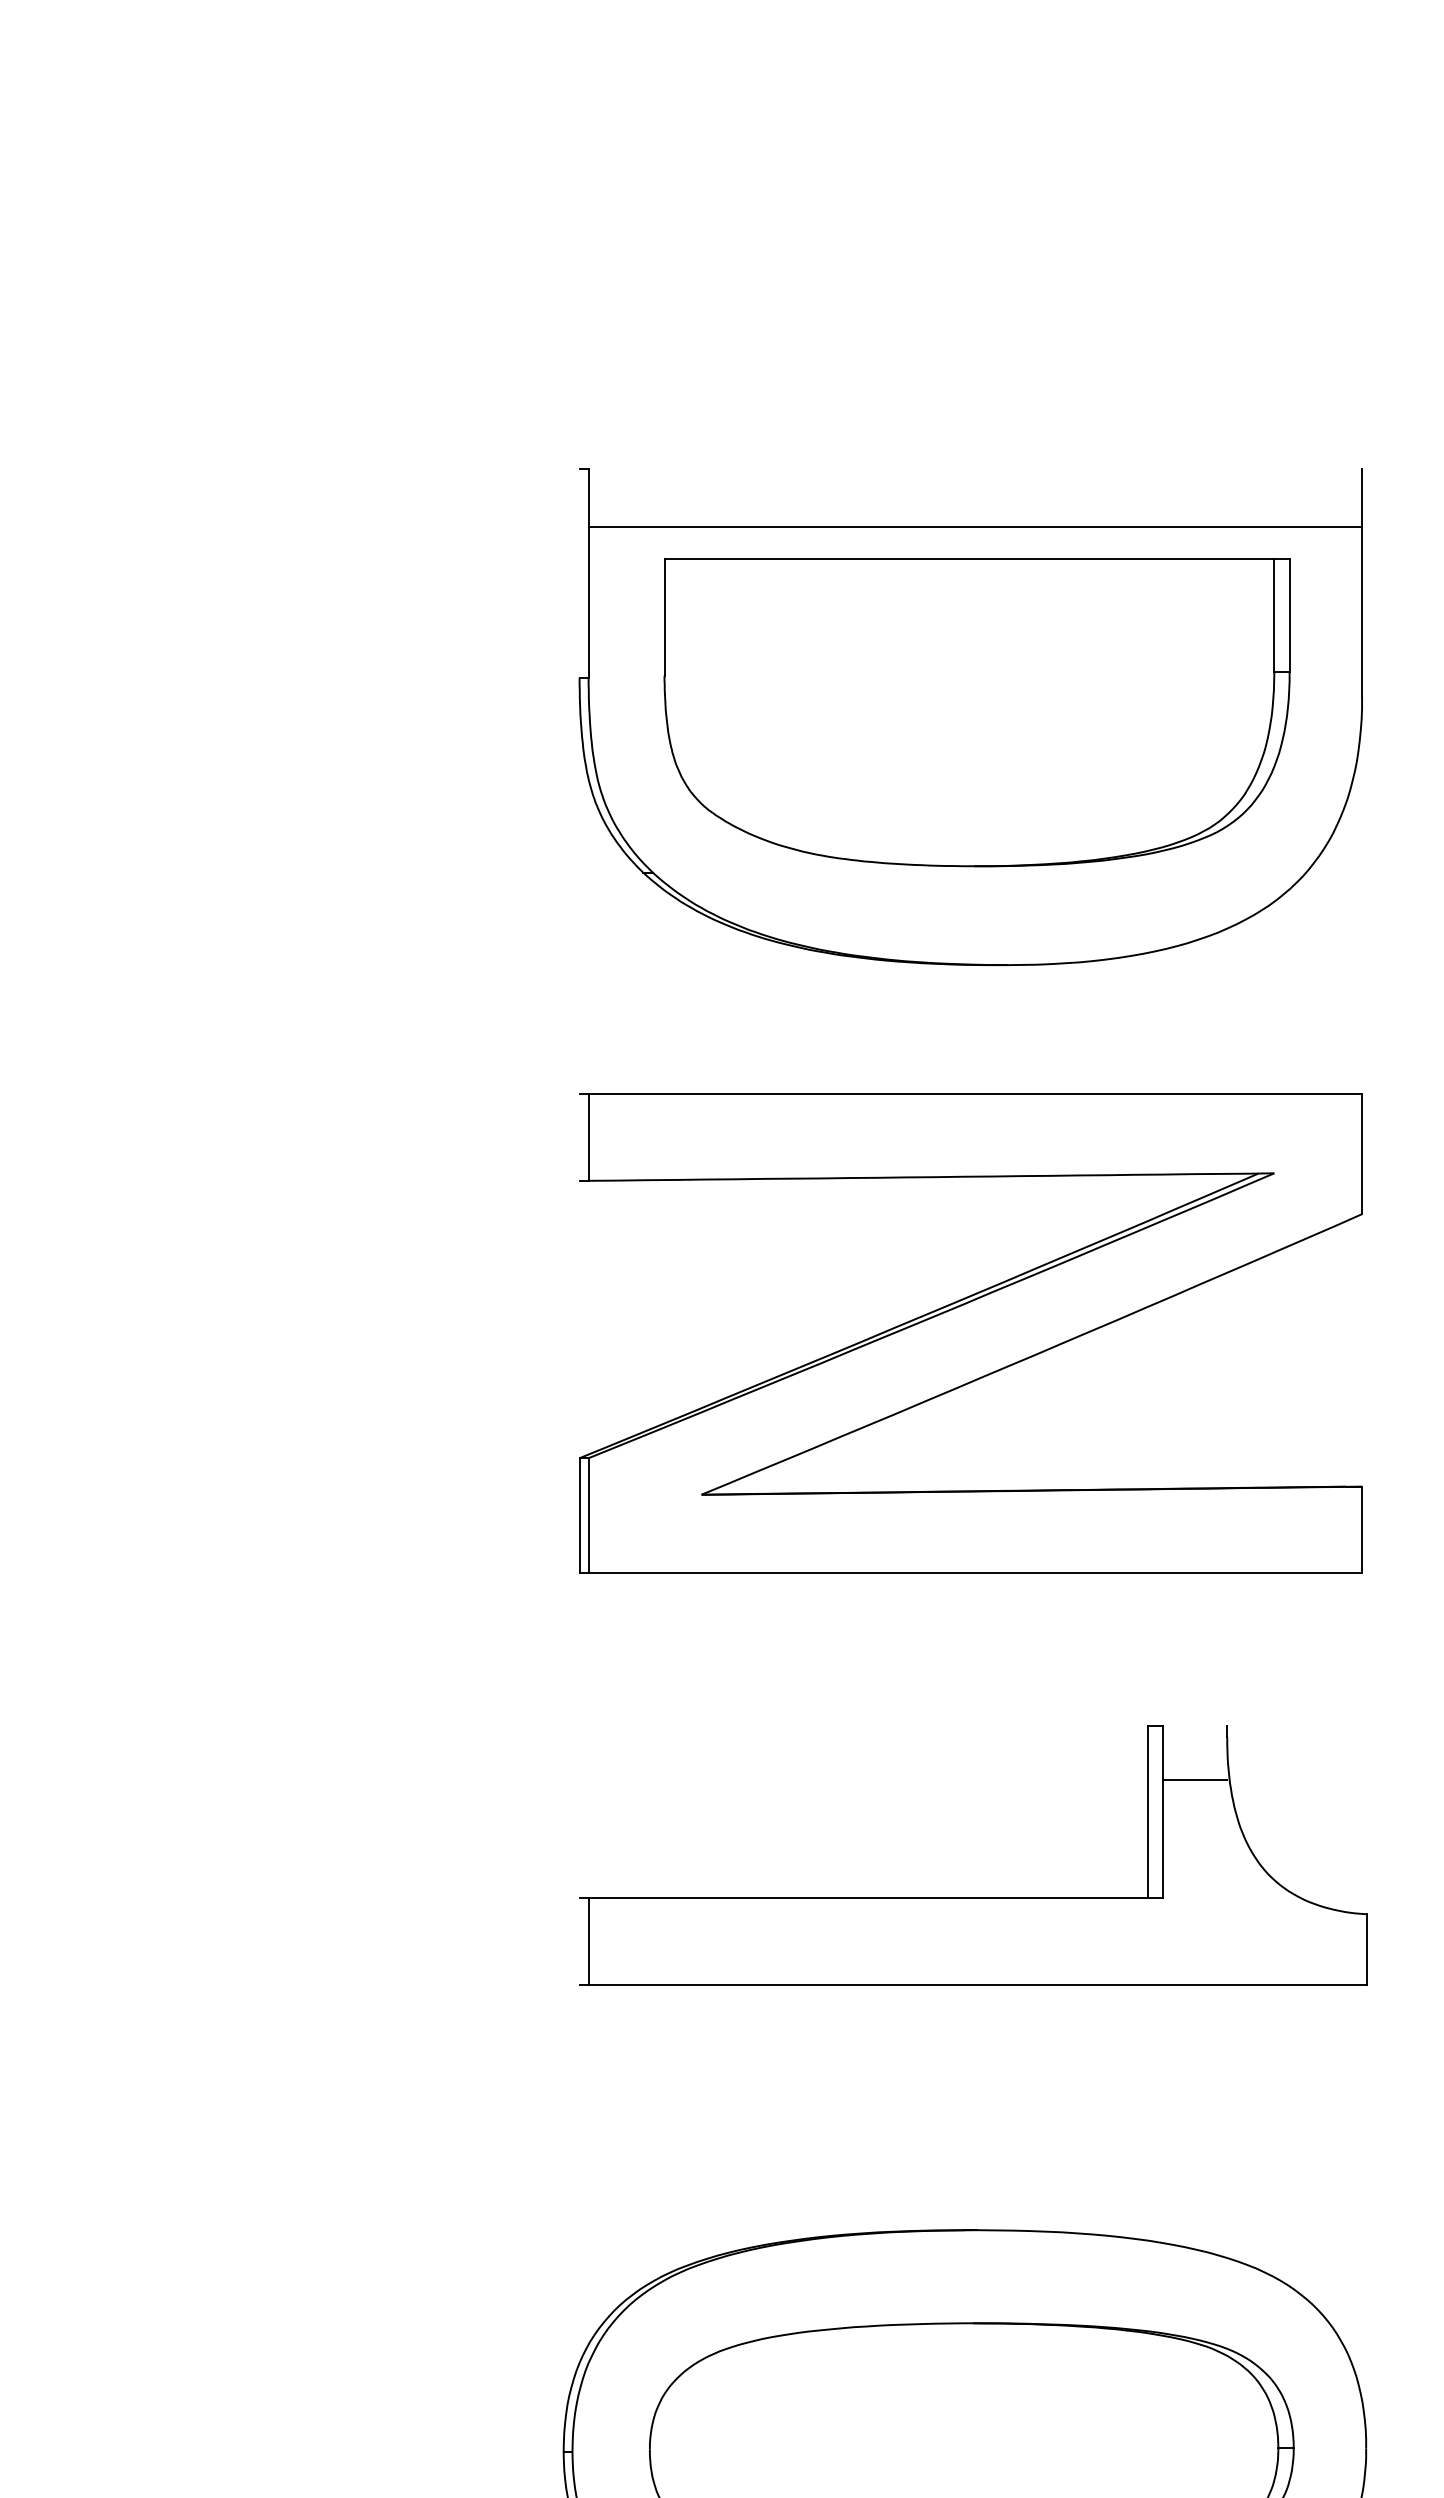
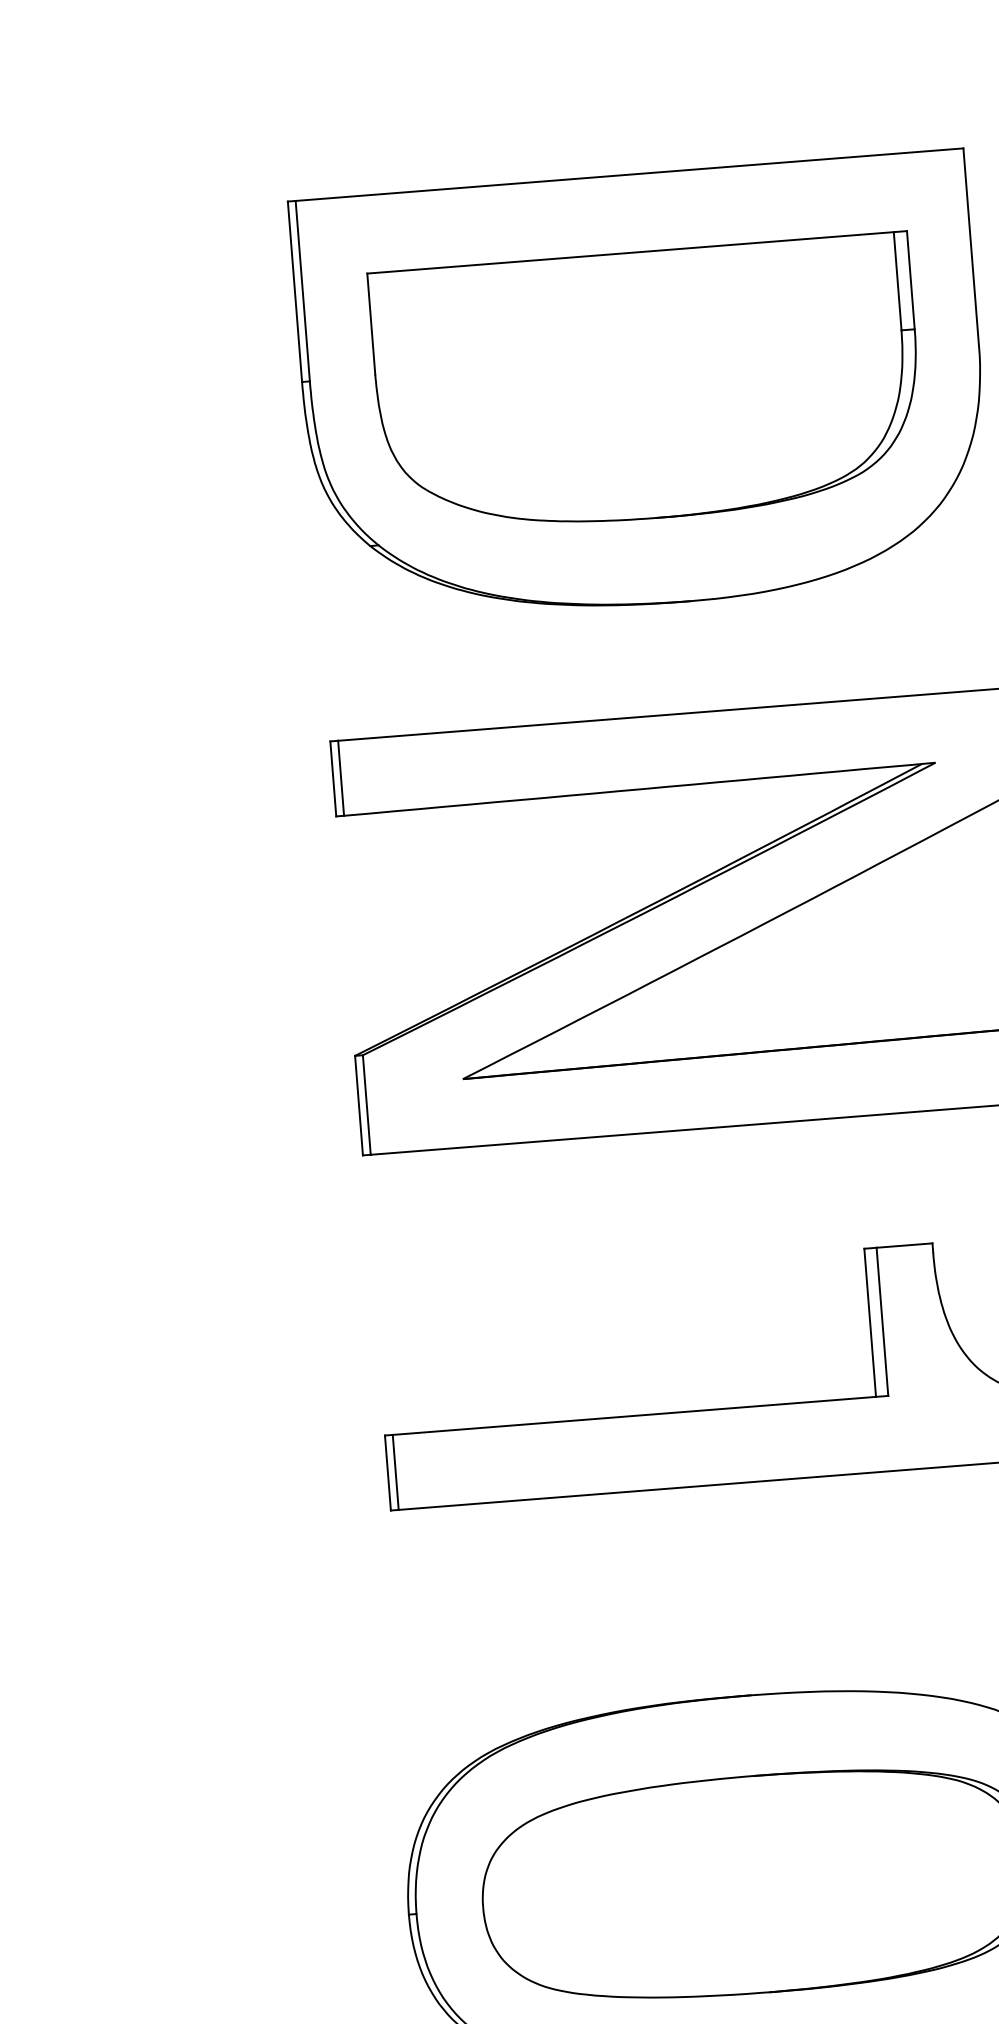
line: (975, 526) -> (629, 174), moved
line: (579, 572) -> (294, 291), added
line: (579, 1136) -> (333, 778), added
line: (1194, 1780) -> (904, 1245), moved
line: (579, 1940) -> (387, 1472), added

